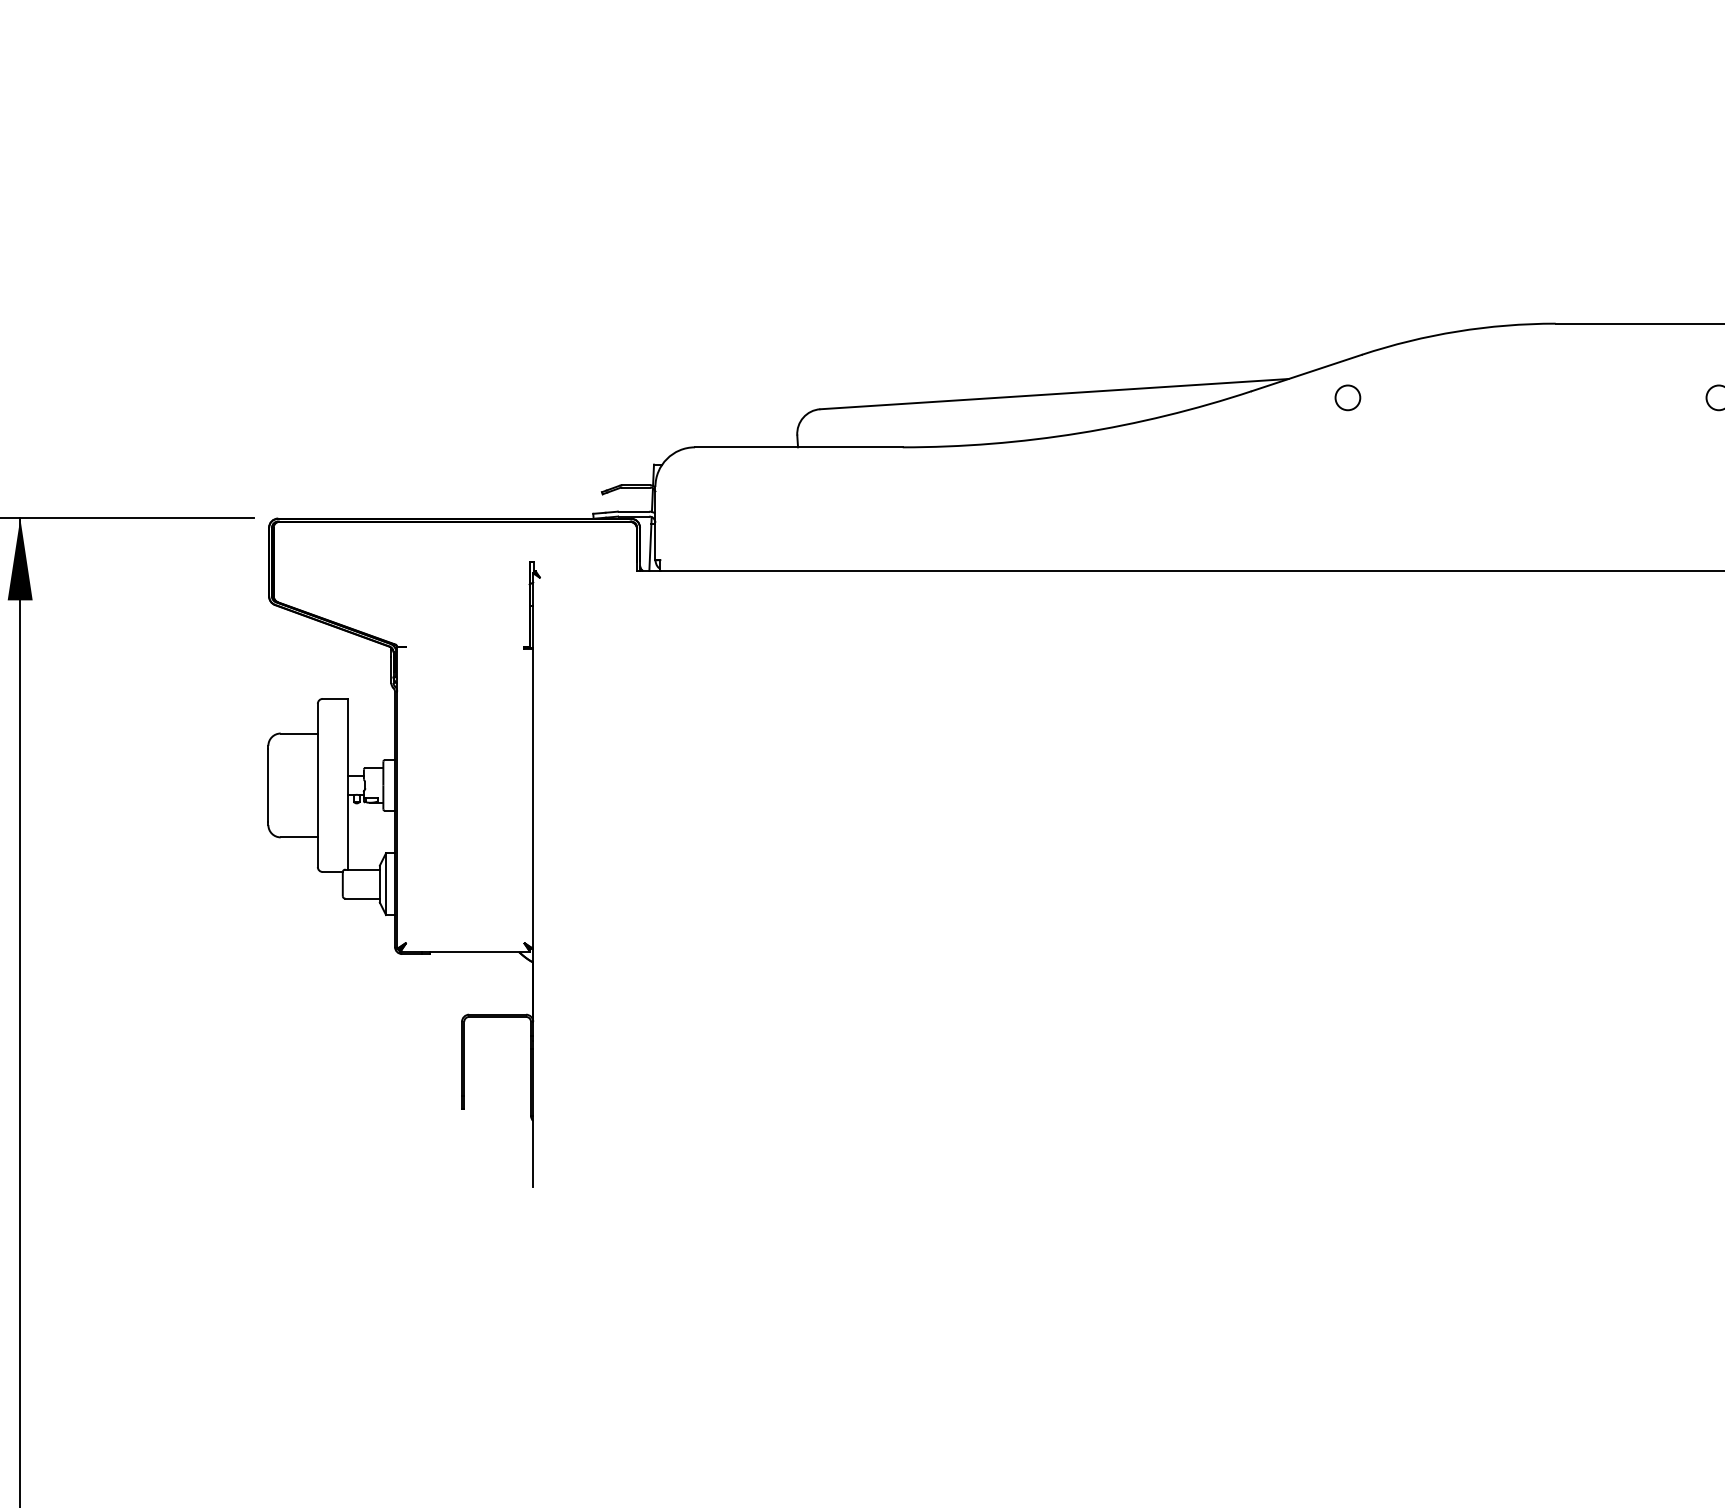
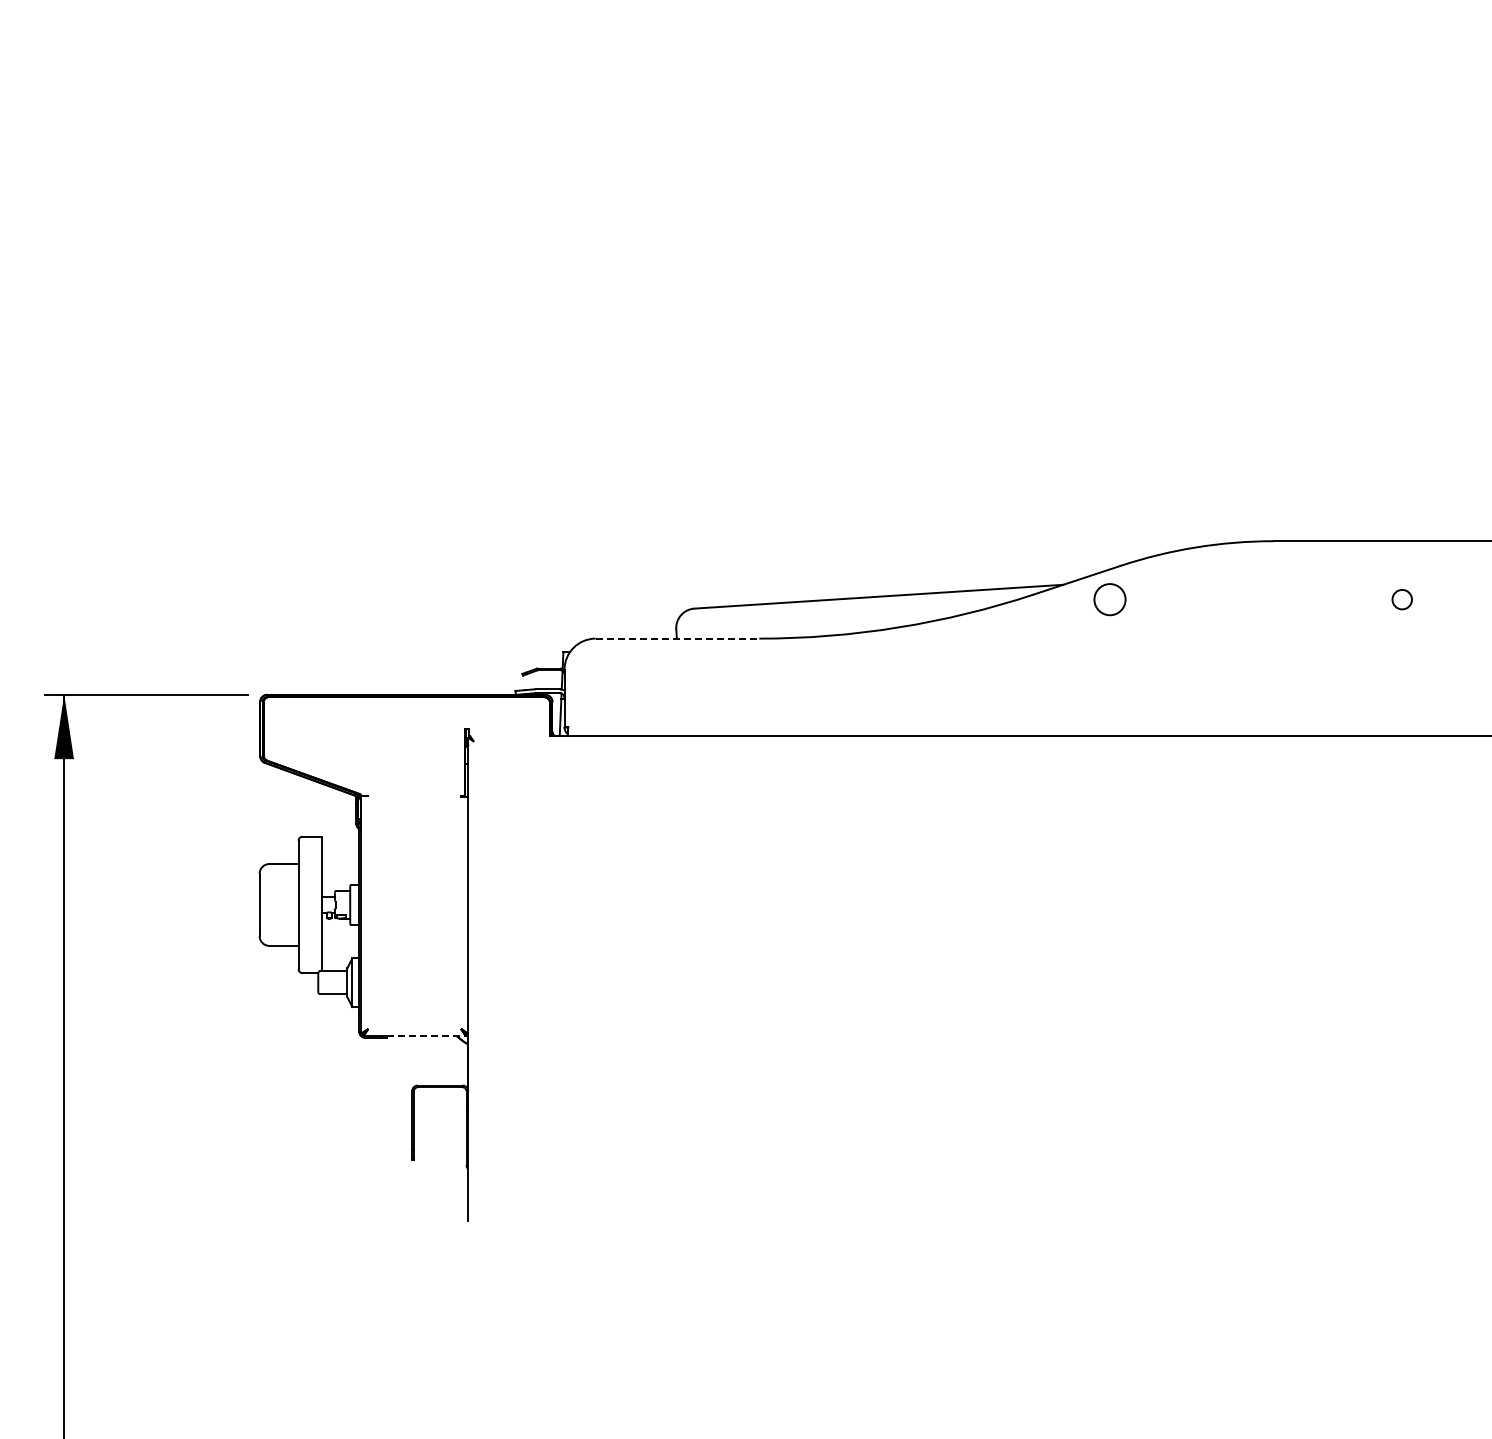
circle: (1347, 397) -> (1109, 599), size x1.6
line: (798, 447) -> (677, 638), solid -> dashed
line: (480, 952) -> (426, 1036), solid -> dashed

